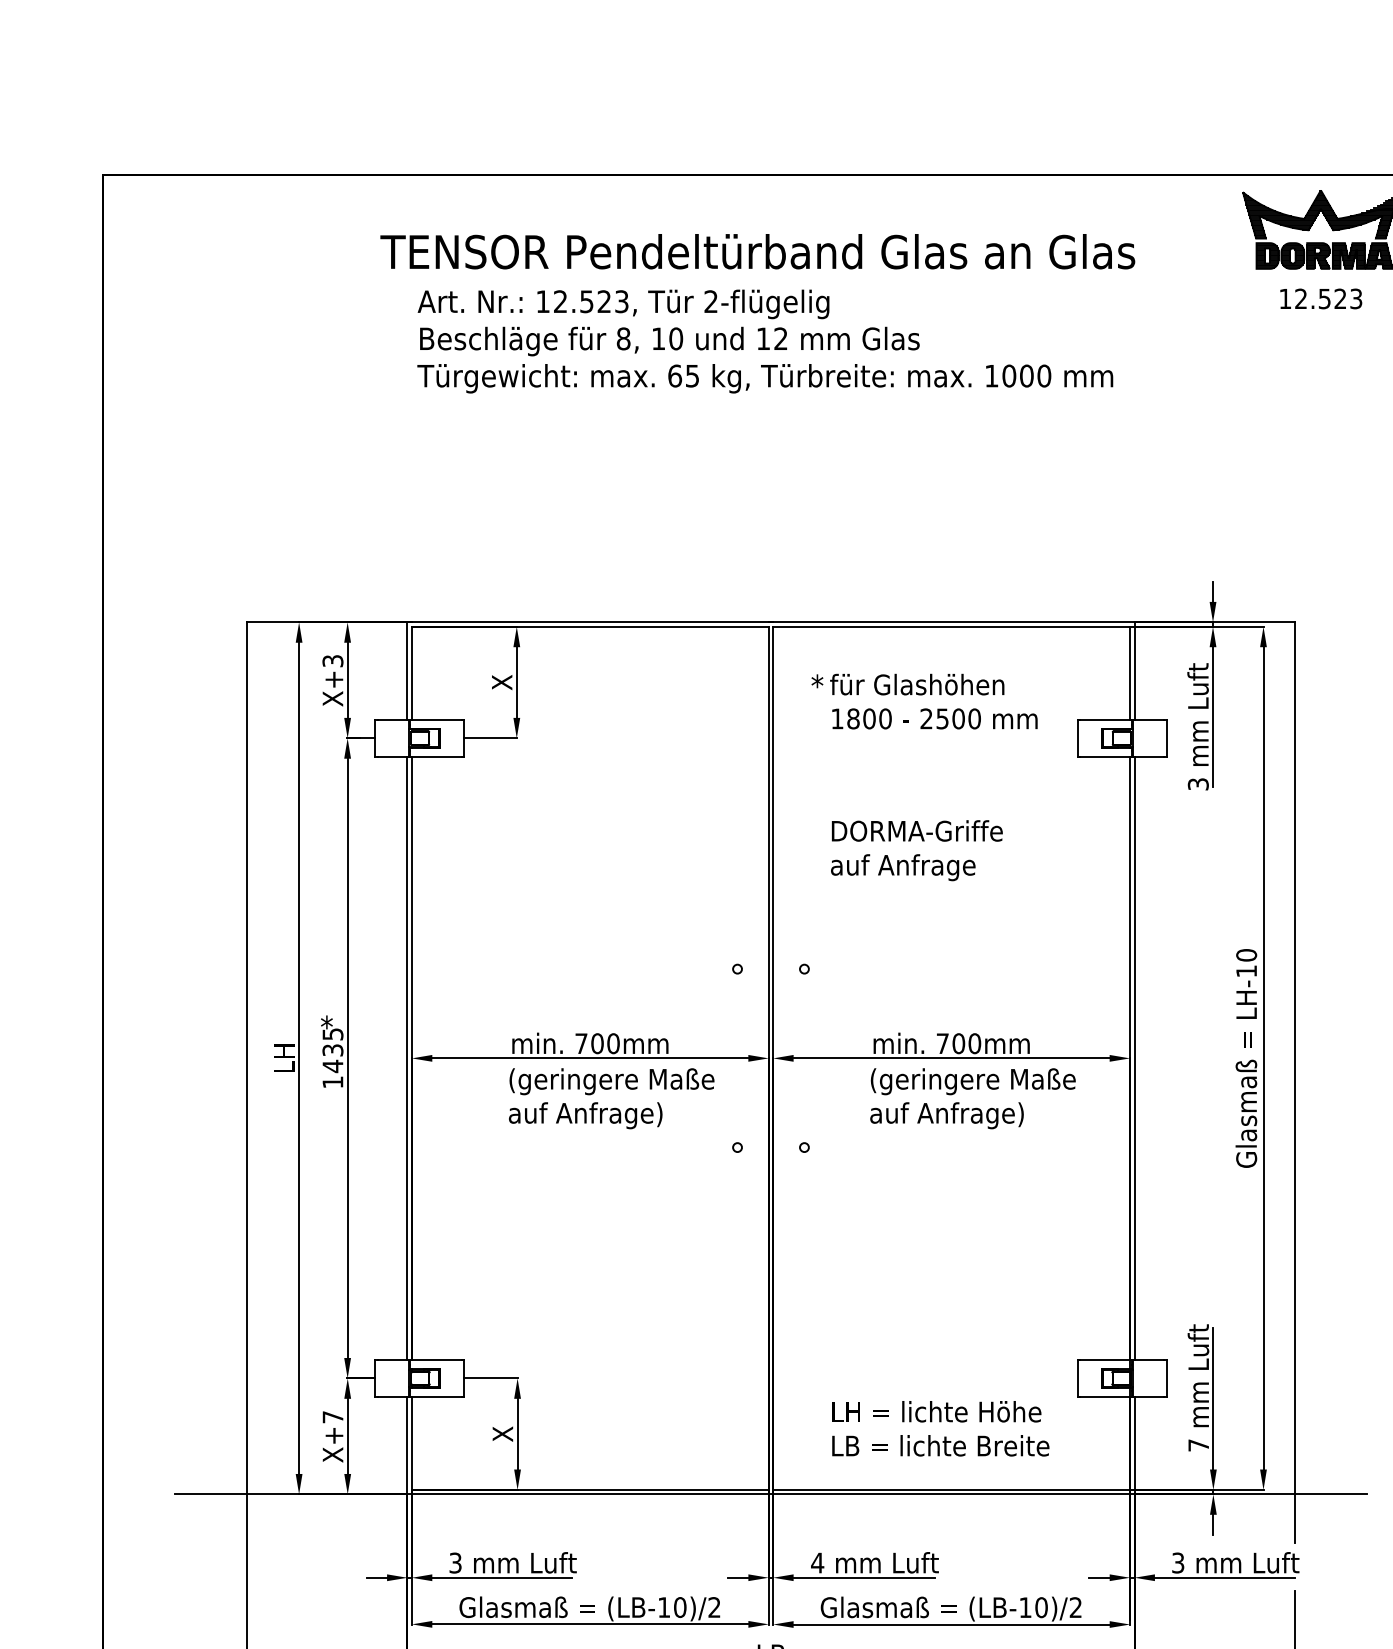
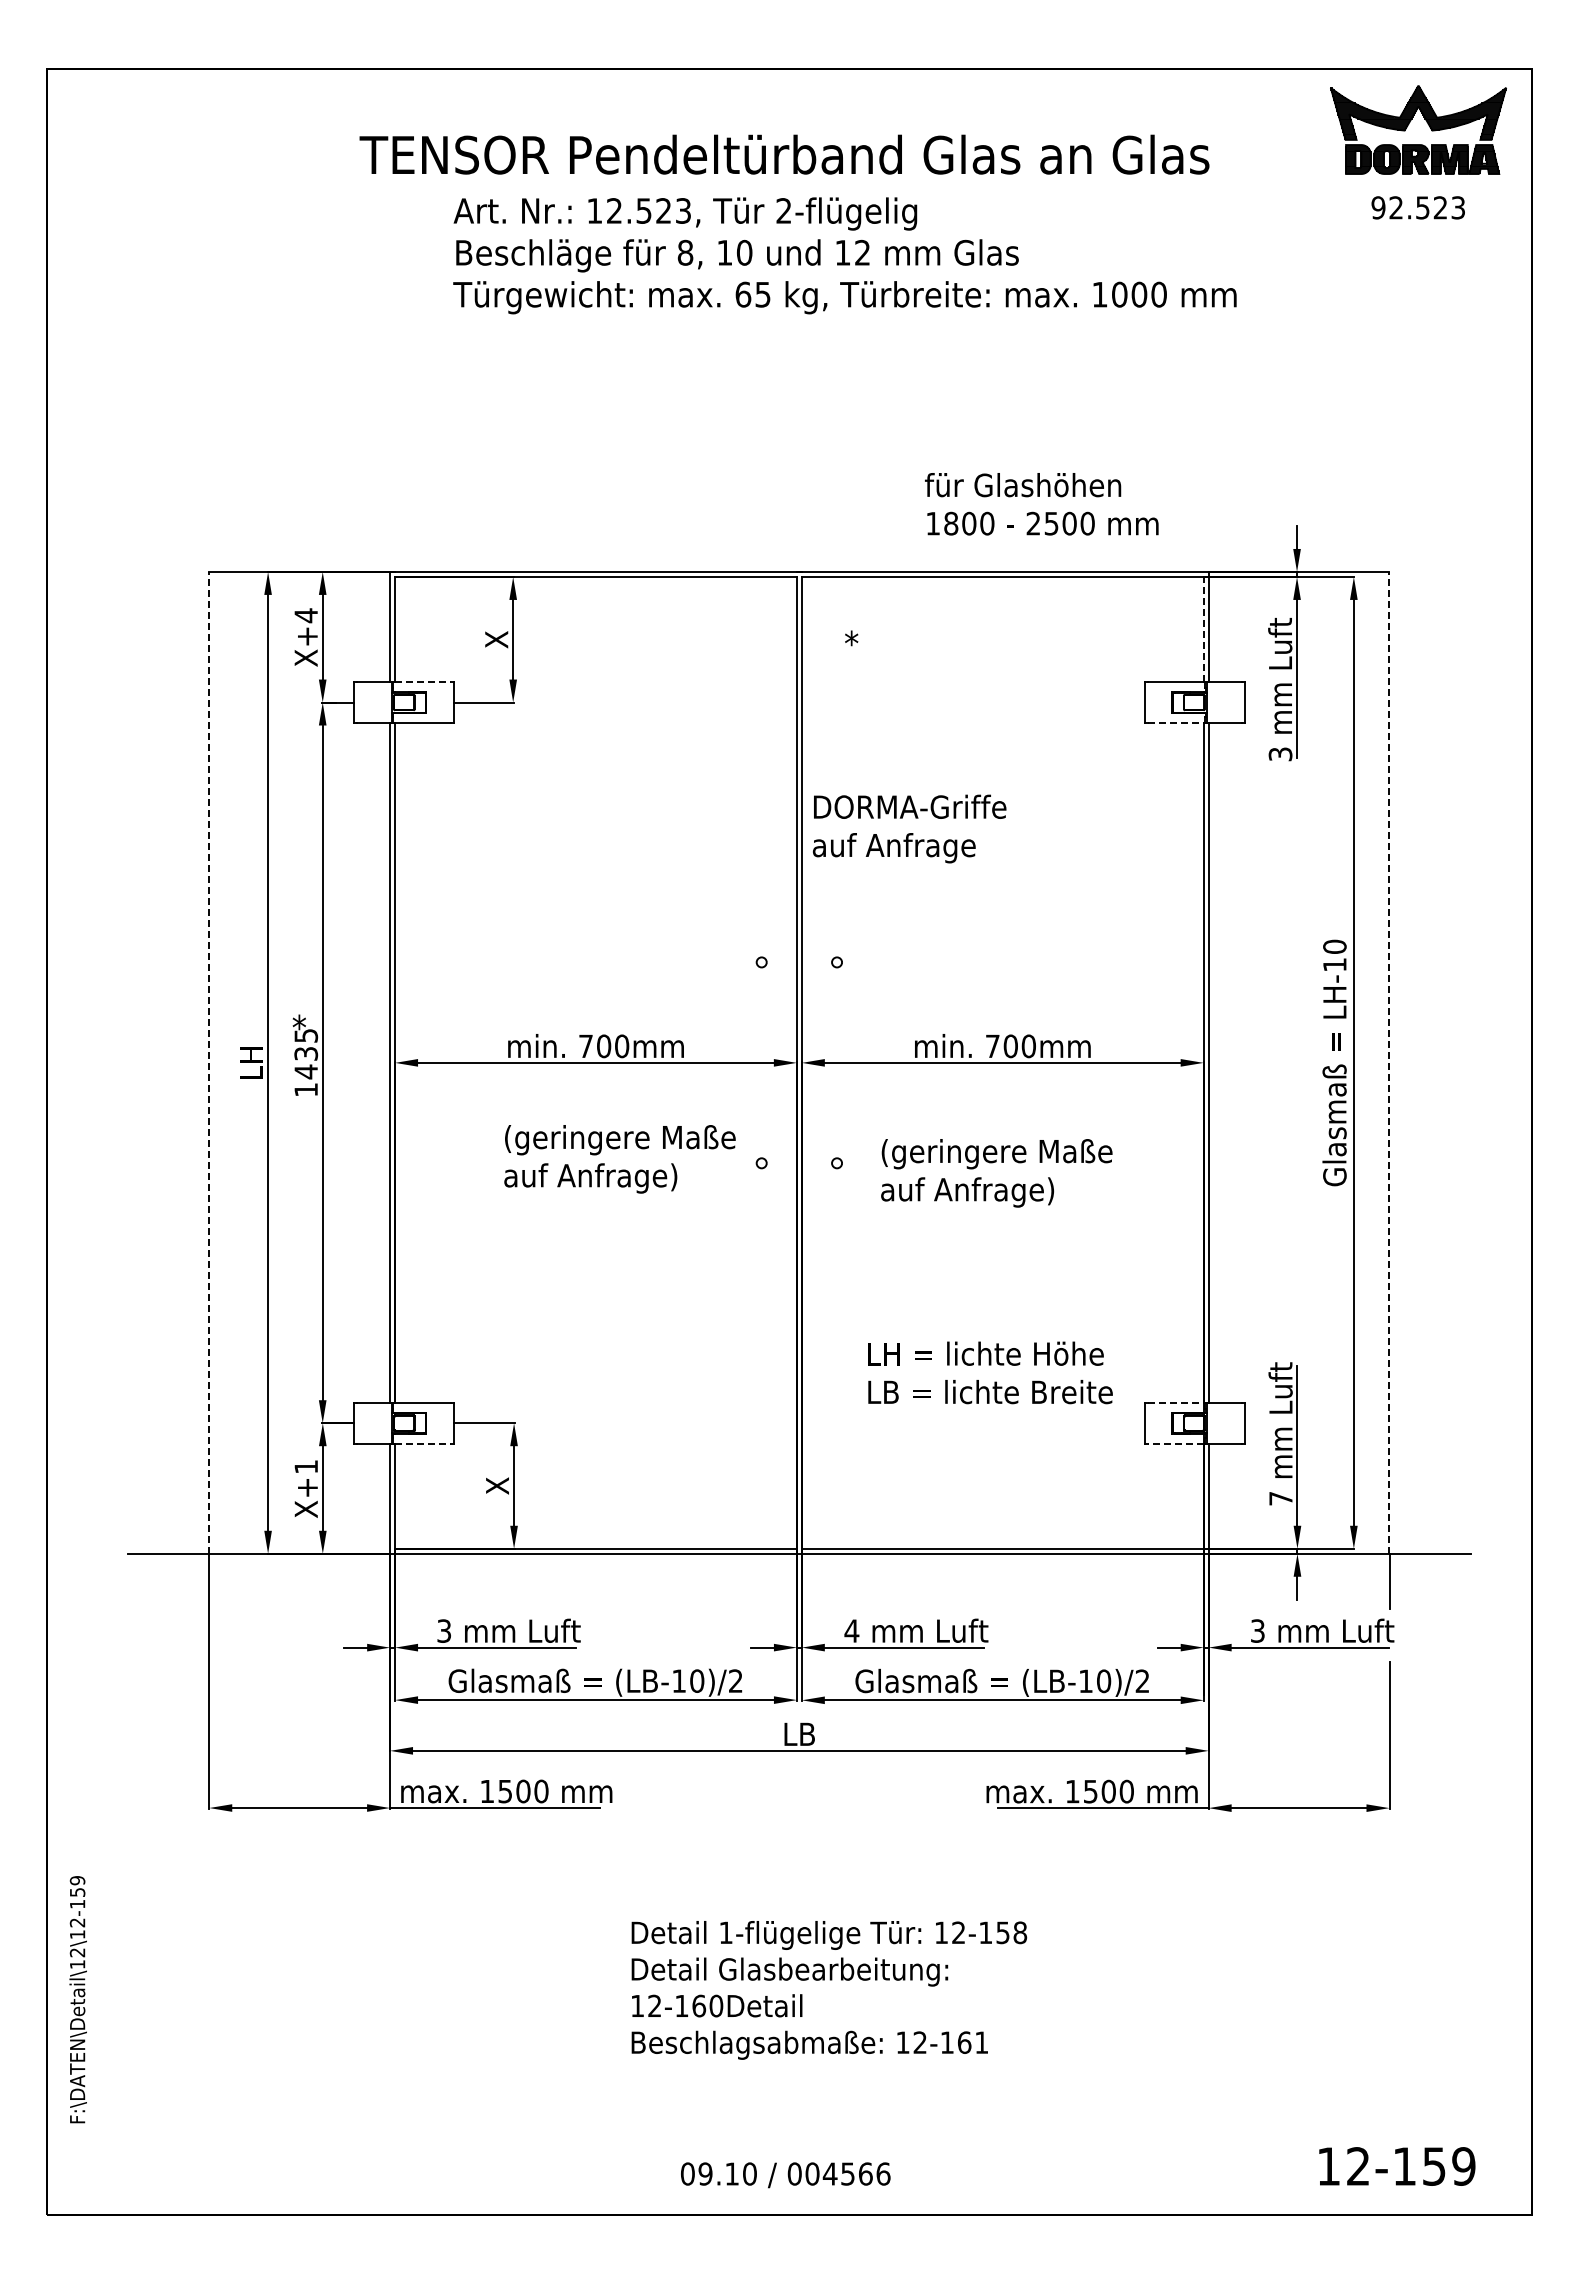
text: (1285, 298) -> (1378, 207), 12.523 -> 92.523
text: (764, 341) -> (844, 255), moved
text: (333, 661) -> (306, 615), X+3 -> X+4
line: (1129, 672) -> (1203, 628), solid -> dashed
text: (933, 701) -> (1041, 504), moved
line: (437, 719) -> (423, 681), solid -> dashed
line: (1105, 756) -> (1176, 723), solid -> dashed
text: (916, 850) -> (909, 828), moved
line: (247, 1058) -> (209, 1062), solid -> dashed
line: (1295, 1058) -> (1389, 1062), solid -> dashed
text: (611, 1098) -> (619, 1159), moved
text: (972, 1098) -> (996, 1173), moved
line: (1105, 1360) -> (1176, 1402), solid -> dashed
line: (437, 1396) -> (423, 1443), solid -> dashed
line: (1105, 1396) -> (1175, 1443), solid -> dashed
text: (332, 1416) -> (305, 1466), X+7 -> X+1
text: (940, 1428) -> (990, 1372), moved

